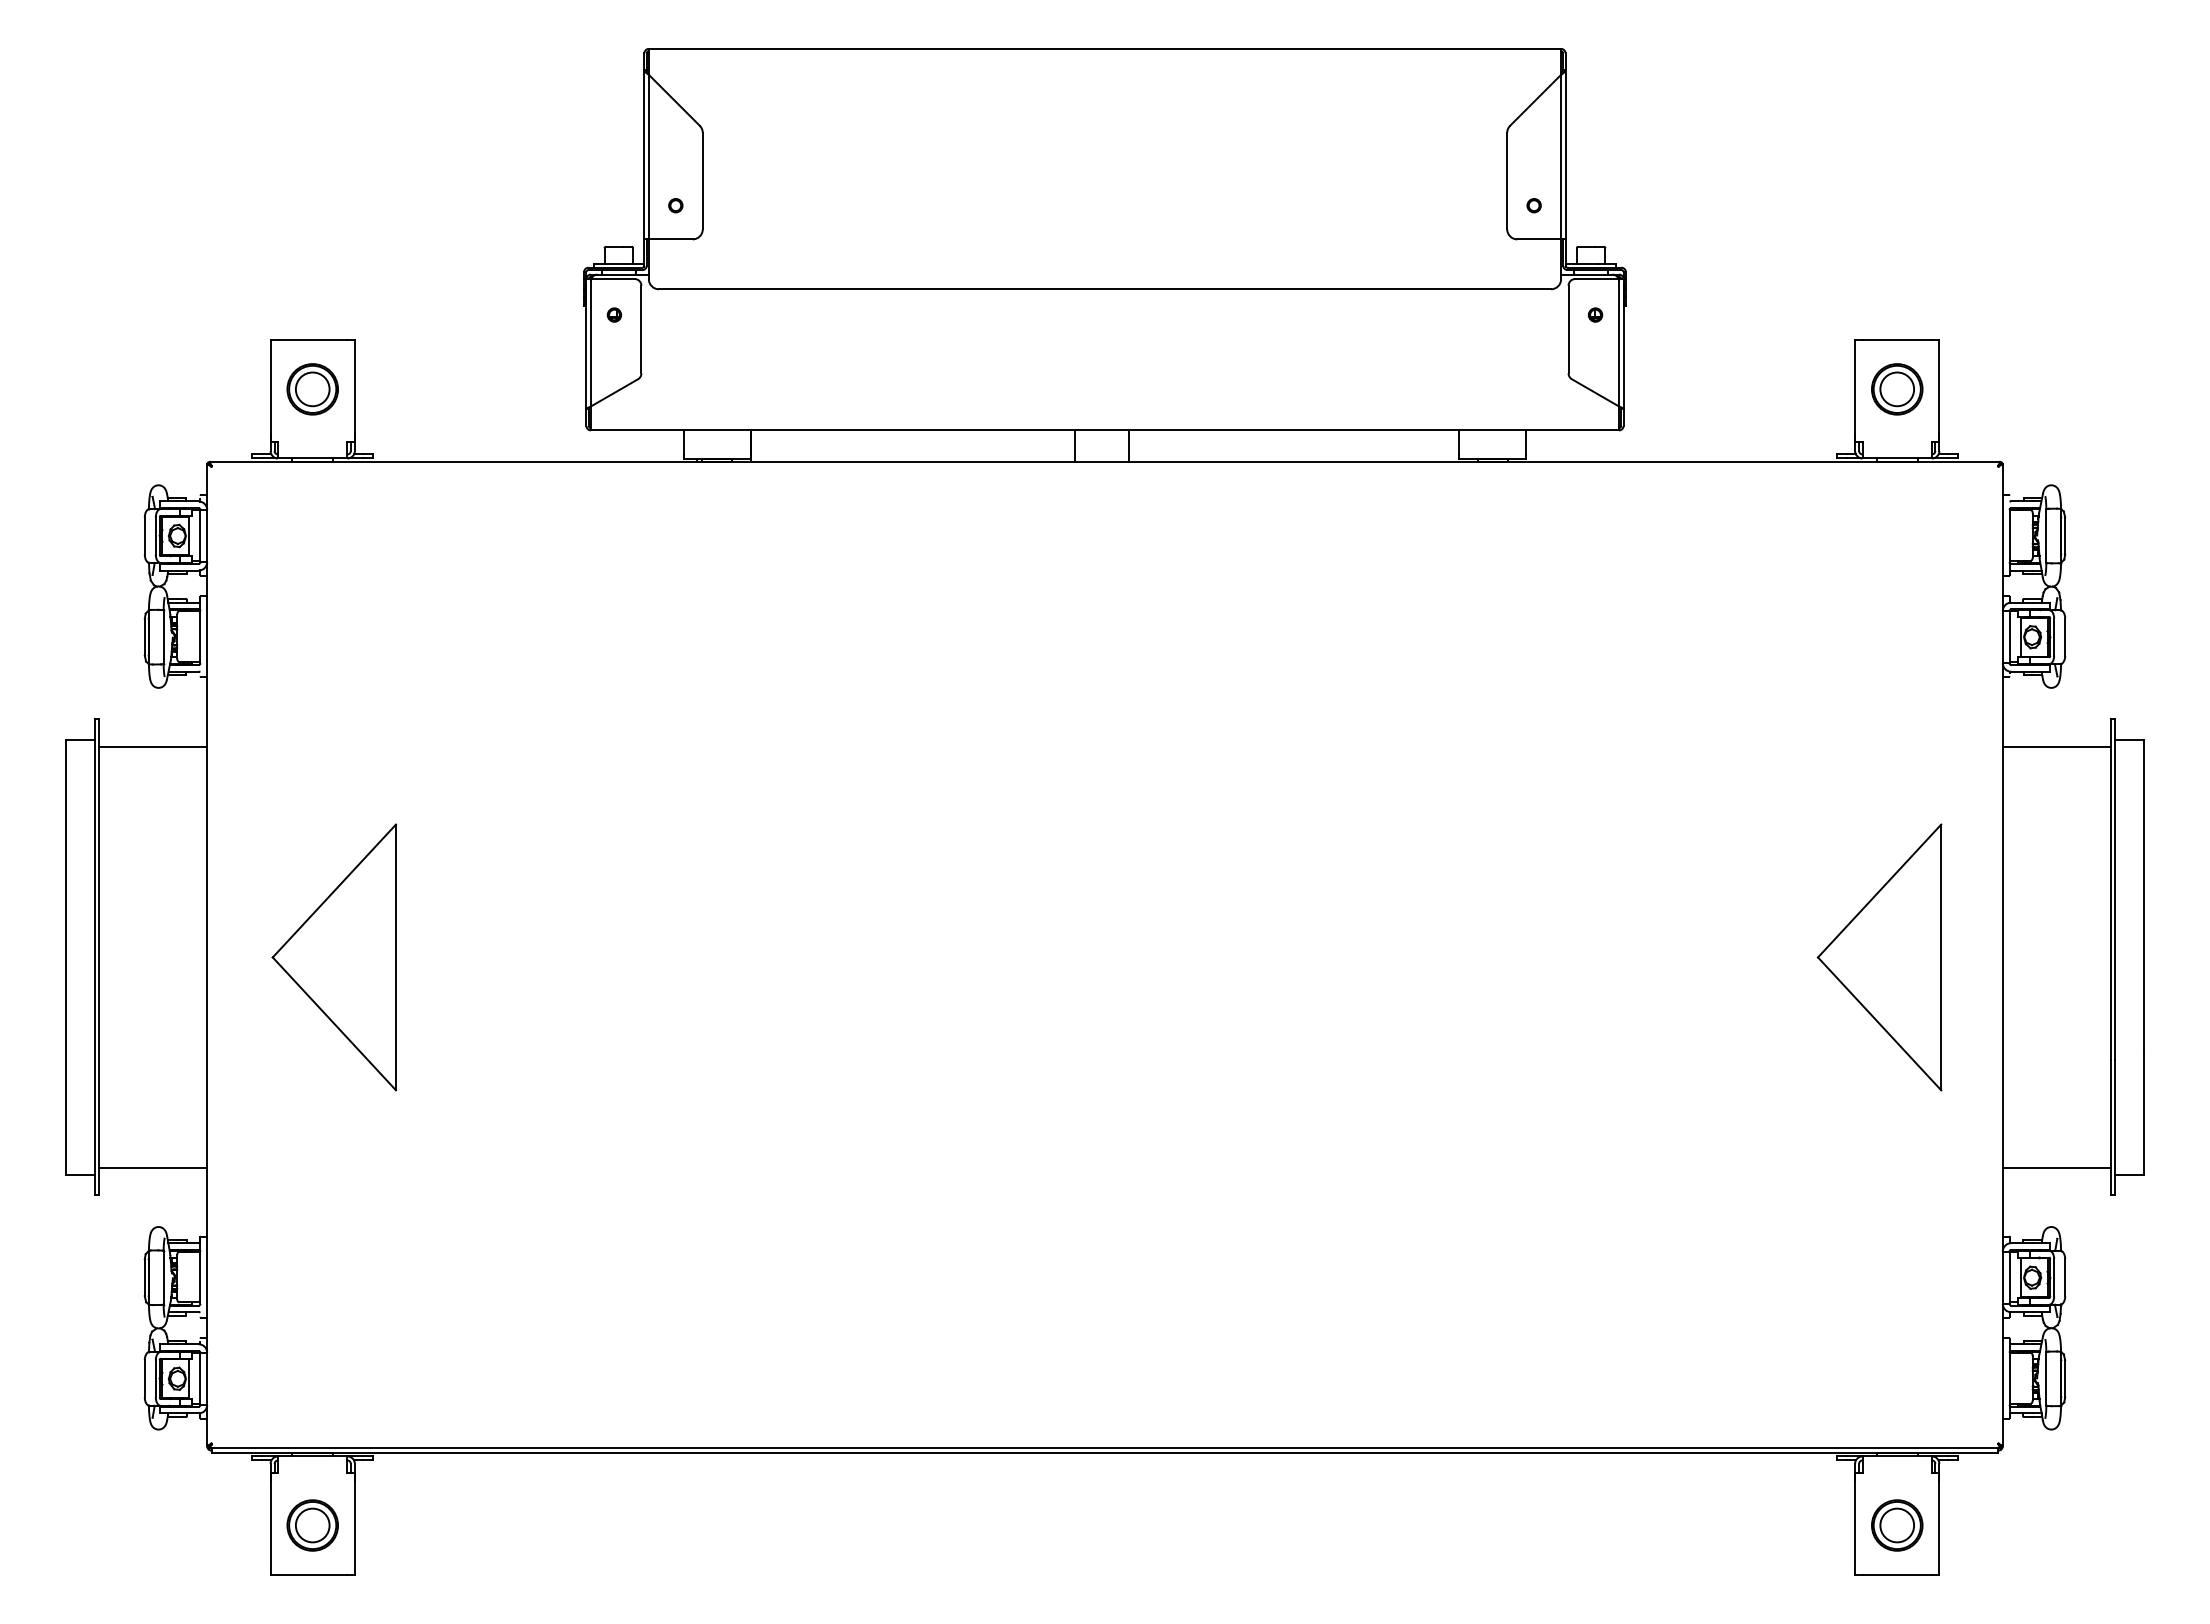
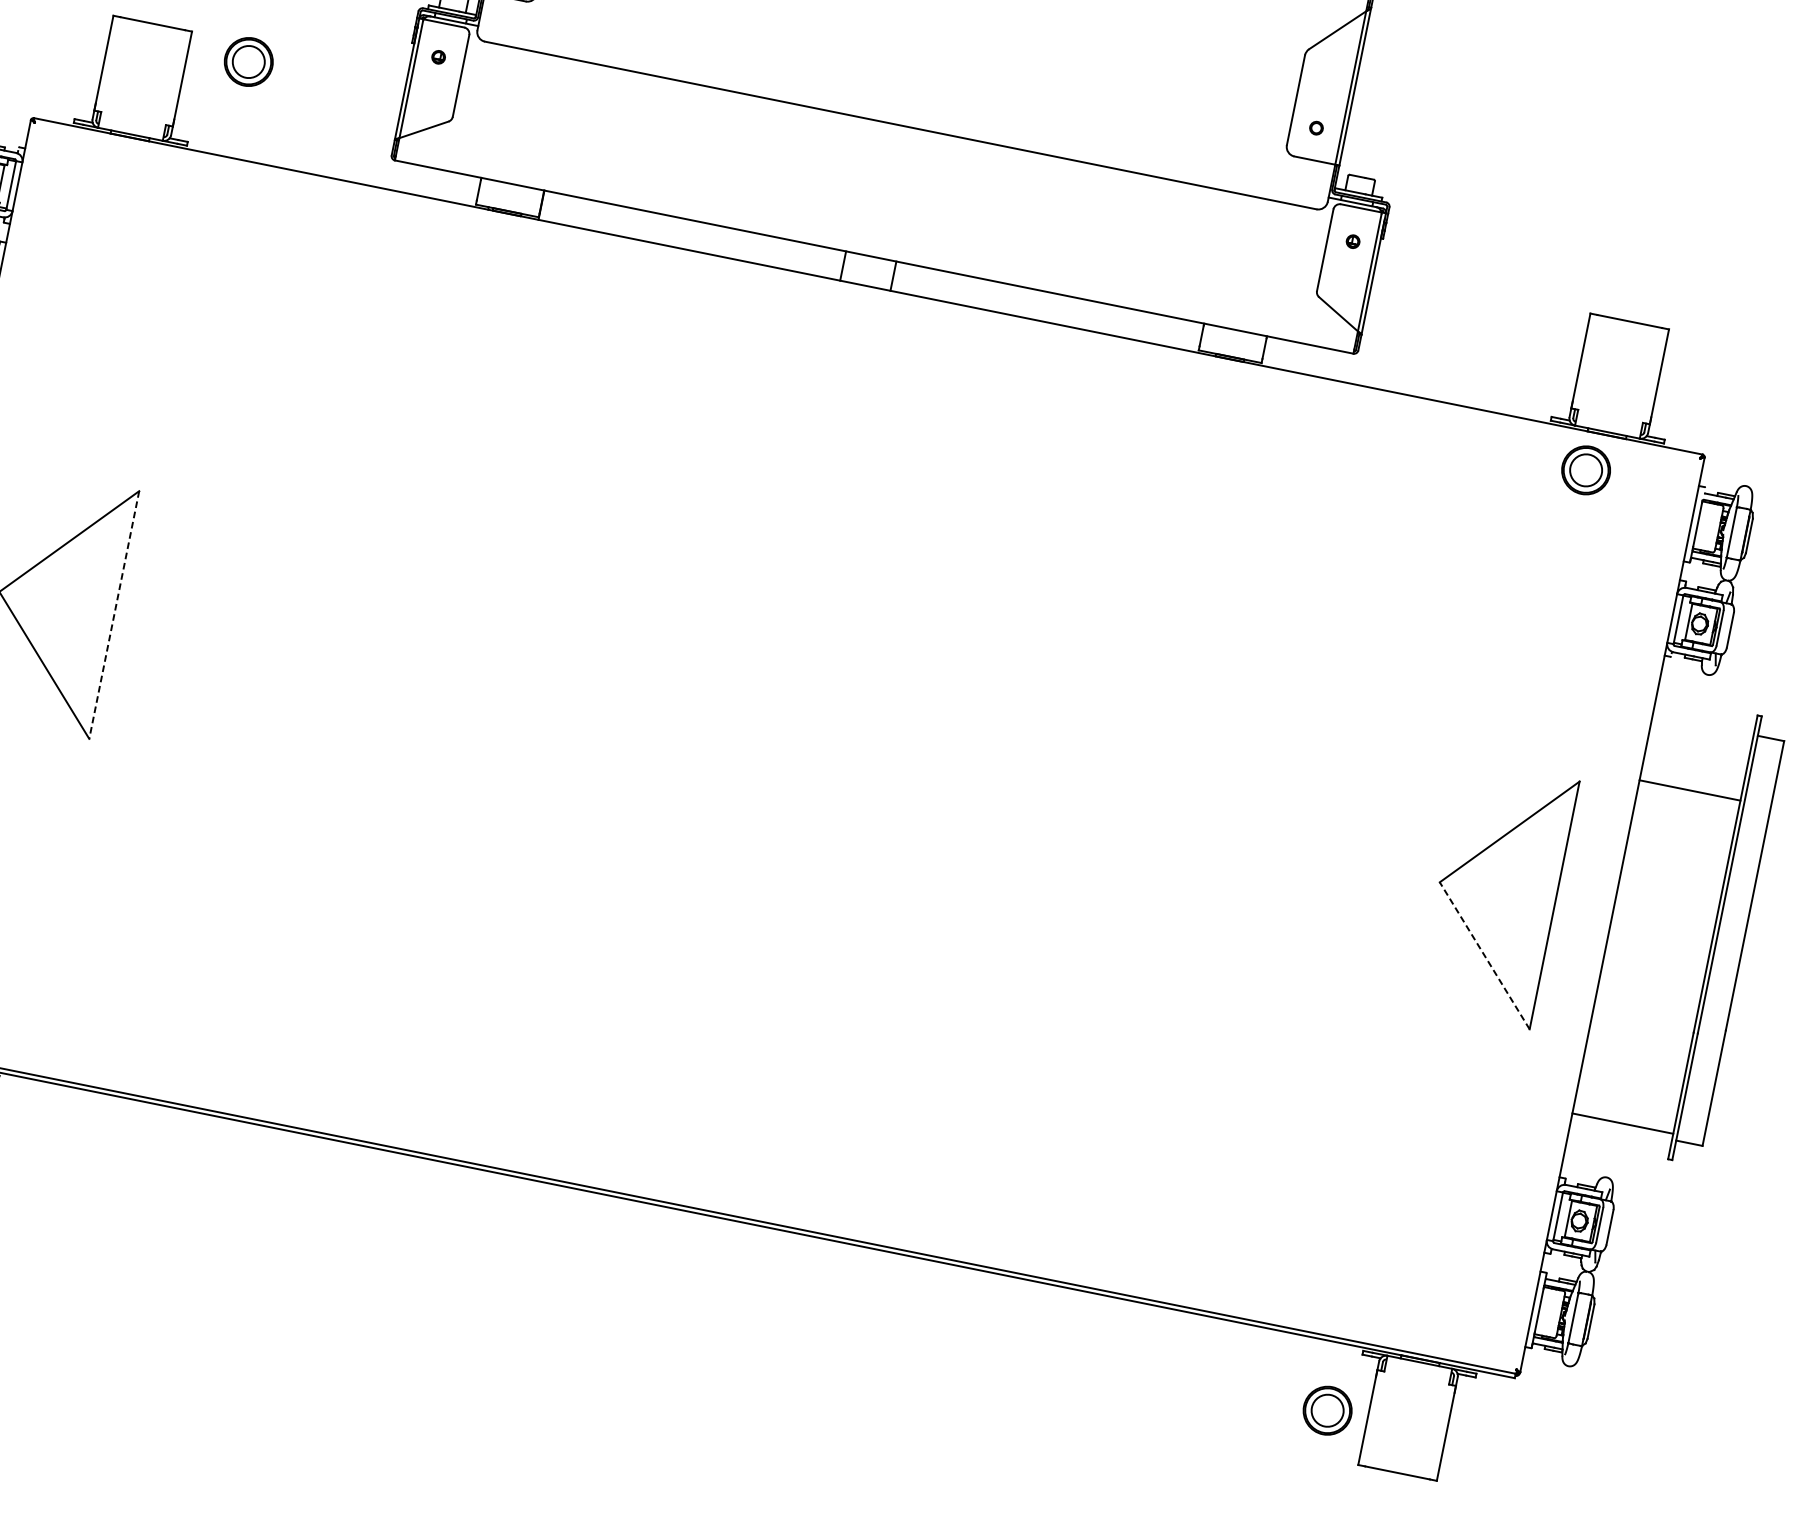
part: (312, 389) -> (248, 62), moved
part: (1897, 389) -> (1586, 470), moved
line: (2056, 746) -> (1689, 790), moved
line: (395, 957) -> (113, 615), solid -> dashed
line: (1879, 1023) -> (1484, 955), solid -> dashed
part: (1897, 1525) -> (1327, 1410), moved

